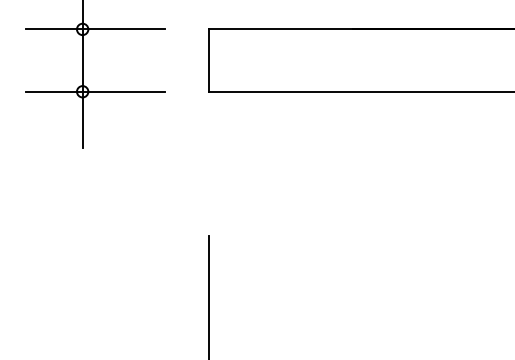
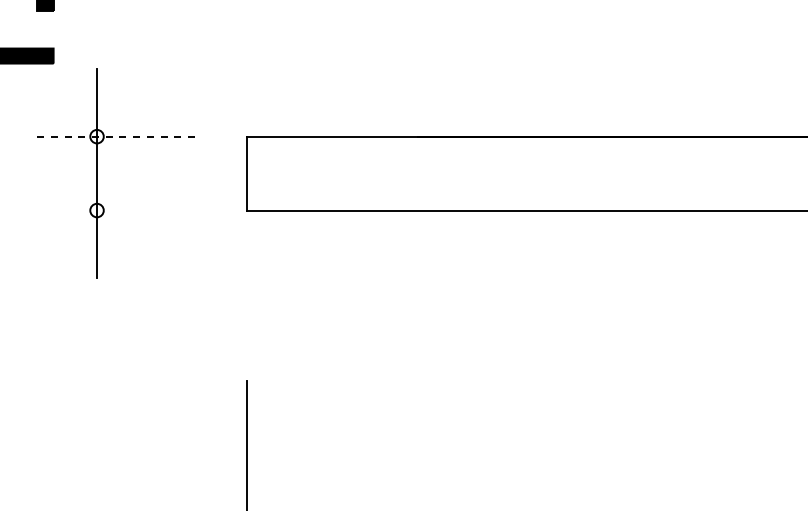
line: (95, 29) -> (112, 136), solid -> dashed
line: (95, 91) -> (112, 210), removed

